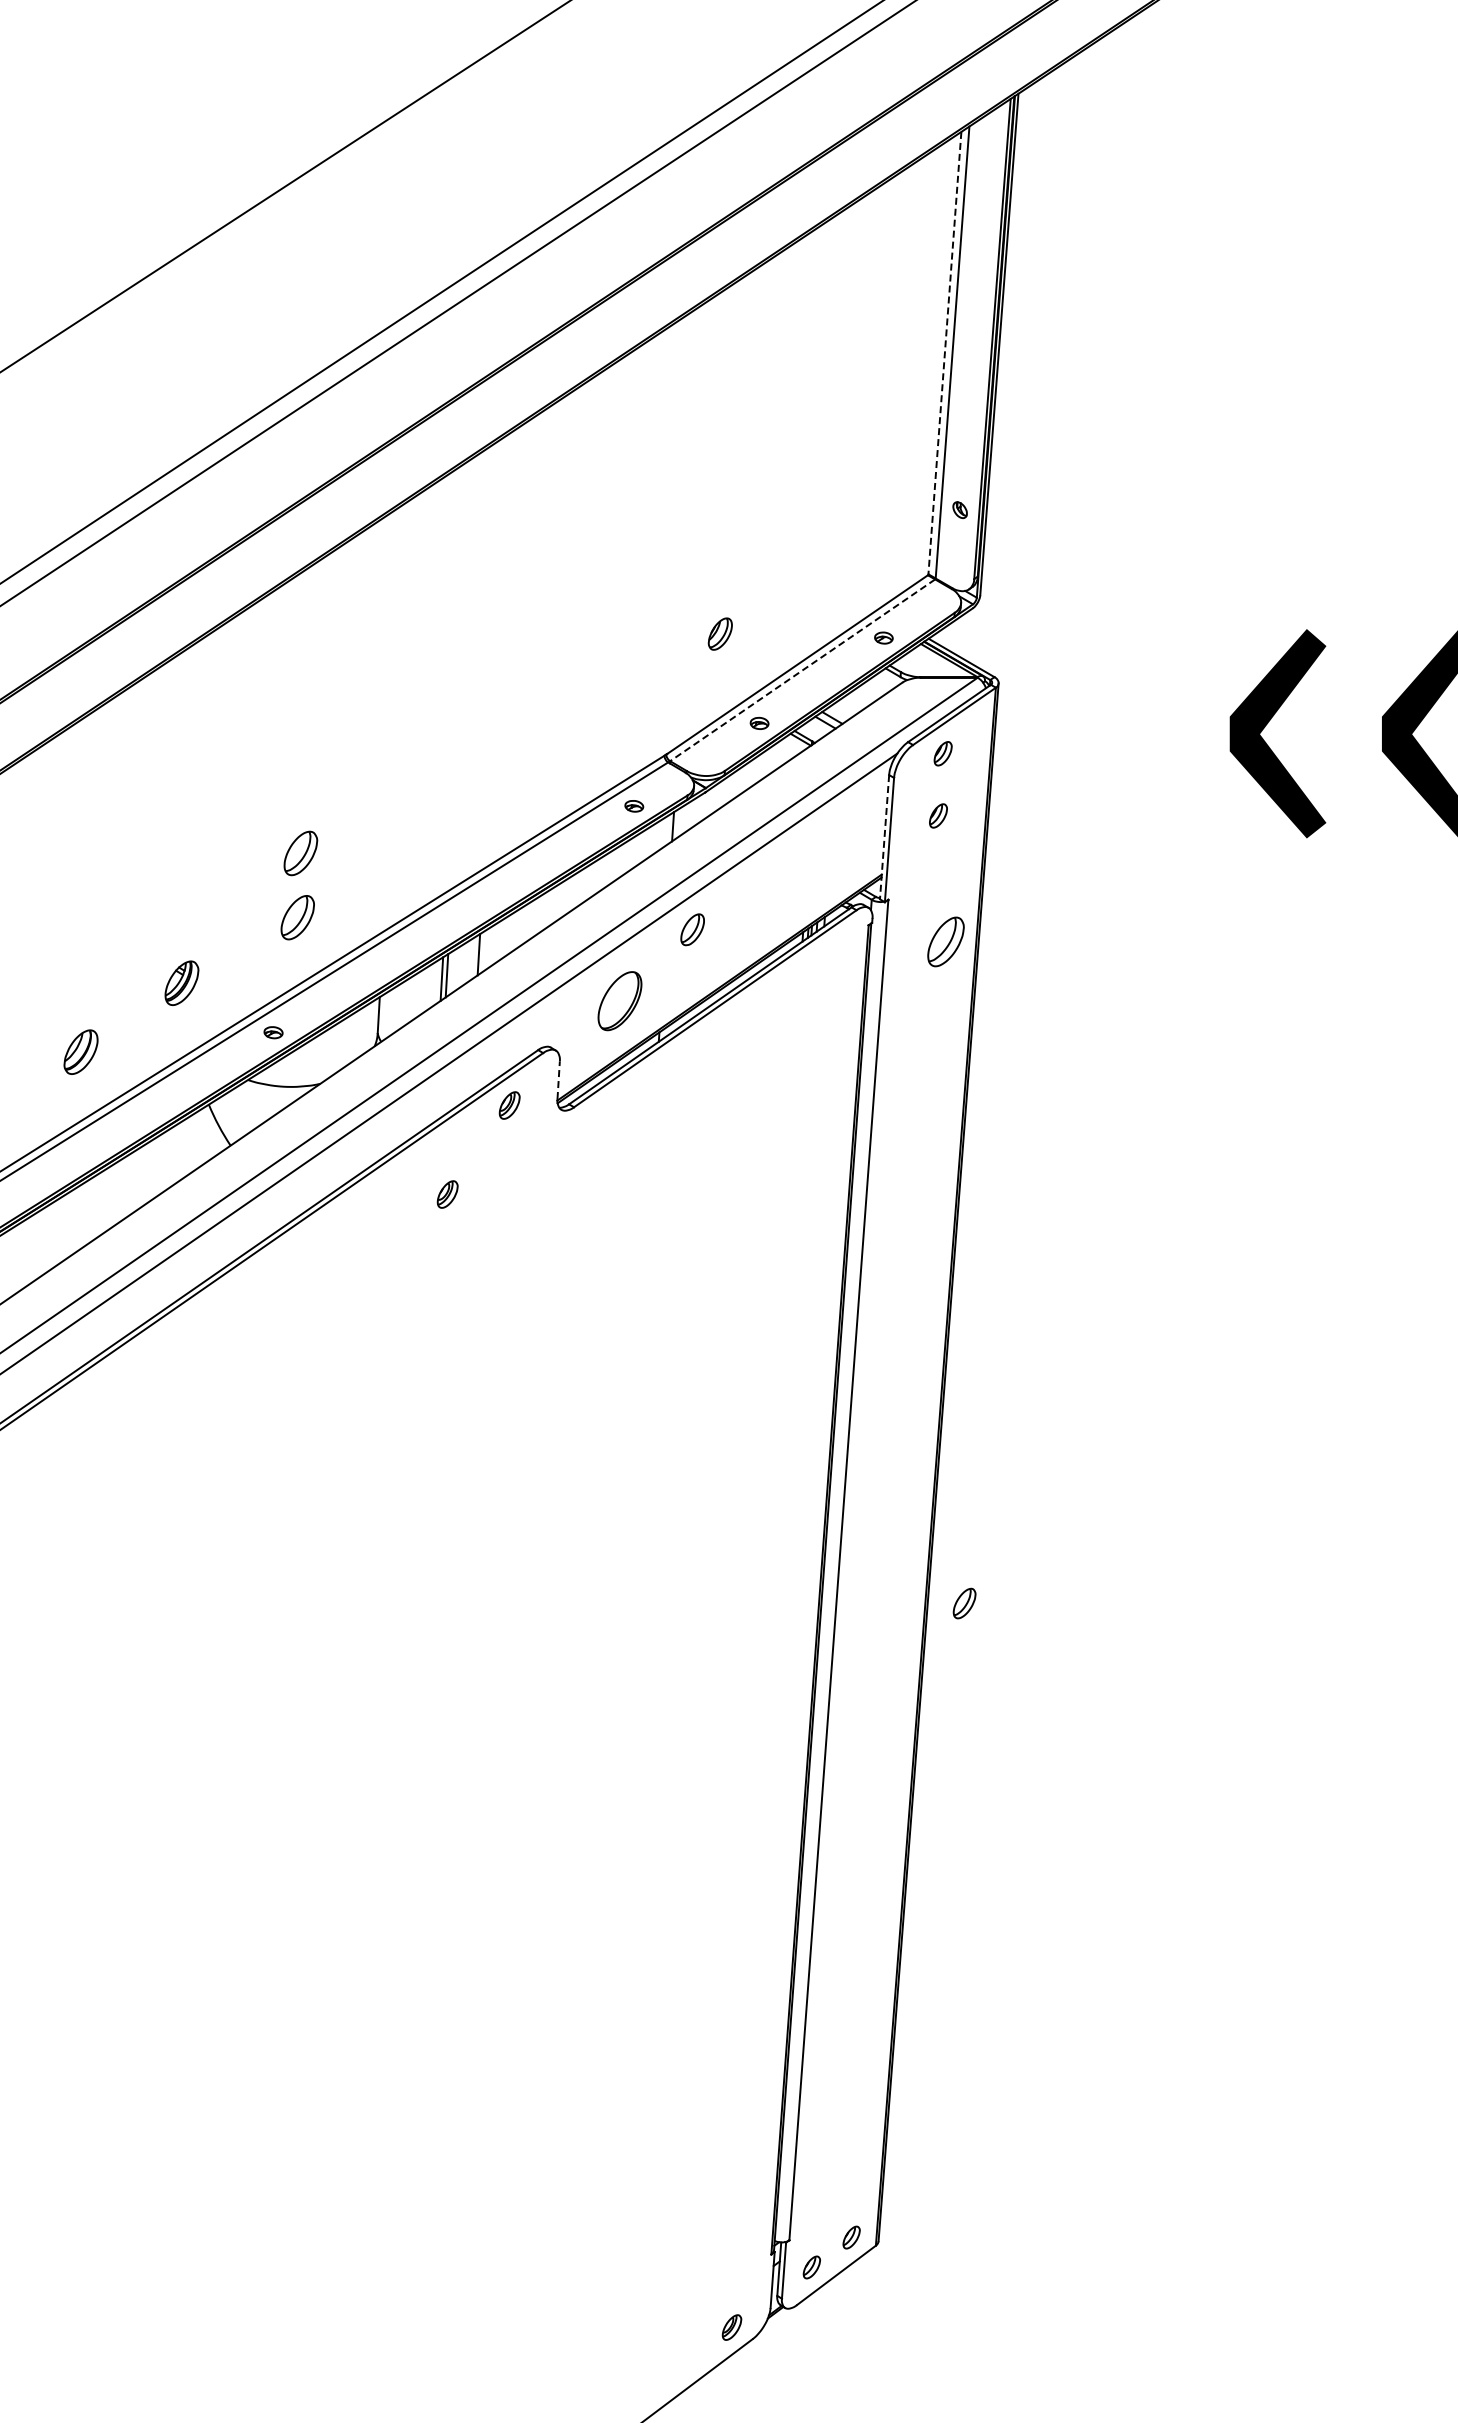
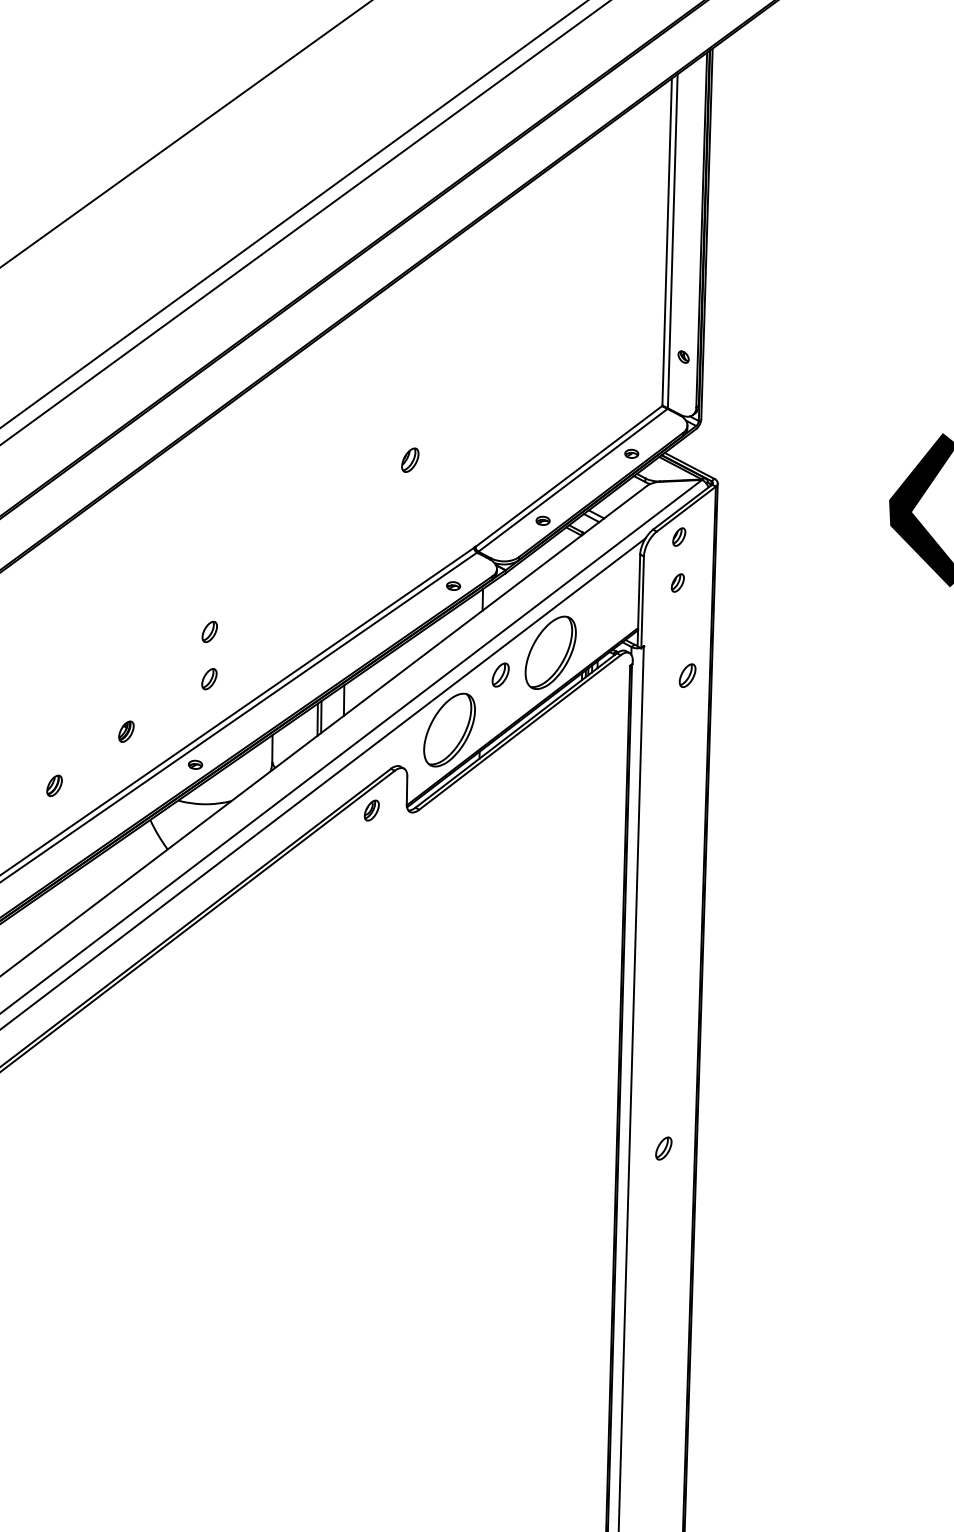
line: (944, 353) -> (666, 242), dashed -> solid
part: (719, 633) -> (409, 459), moved
line: (802, 670) -> (572, 480), dashed -> solid
line: (884, 837) -> (638, 600), dashed -> solid
part: (301, 853) -> (210, 631), size x0.62
part: (761, 902) -> (550, 652), added
part: (297, 916) -> (209, 678), size x0.62
part: (945, 942) -> (687, 675), size x0.62
part: (181, 983) -> (126, 731), size x0.62
part: (619, 1000) -> (449, 729), size x1.67
part: (81, 1052) -> (54, 785), size x0.62
line: (558, 1080) -> (406, 790), dashed -> solid
part: (447, 1194) -> (329, 878), removed
part: (964, 1603) -> (663, 1148), moved

